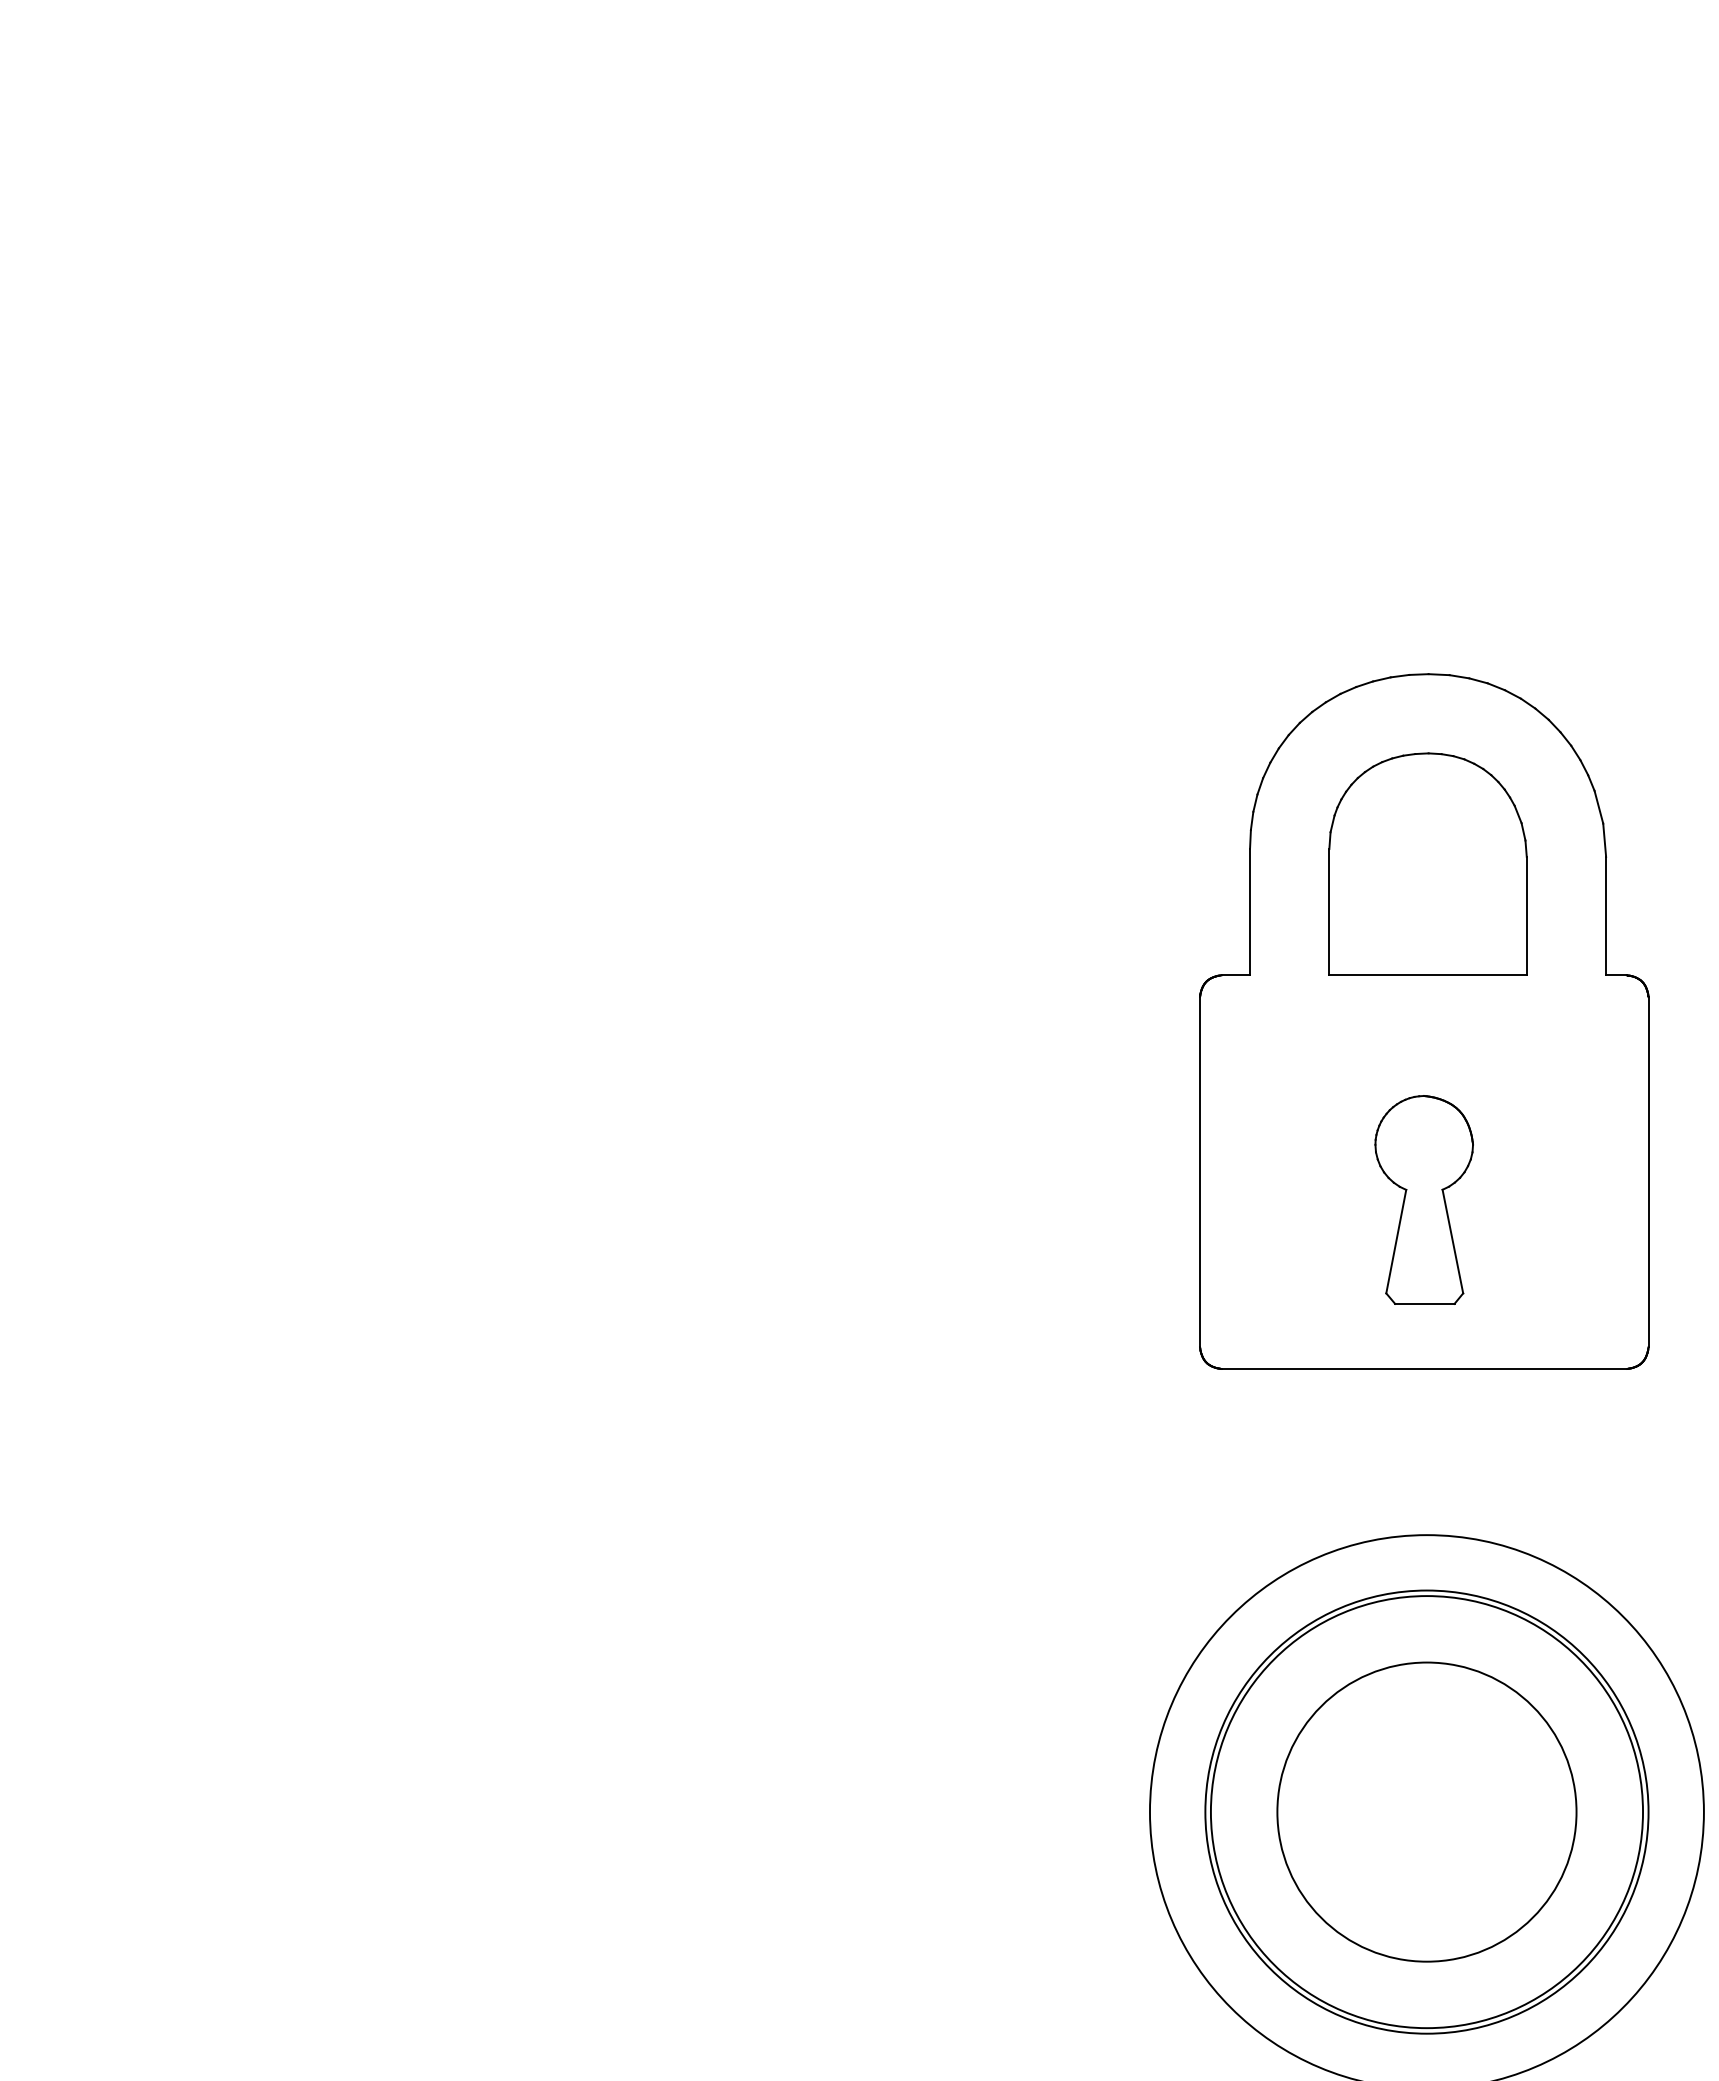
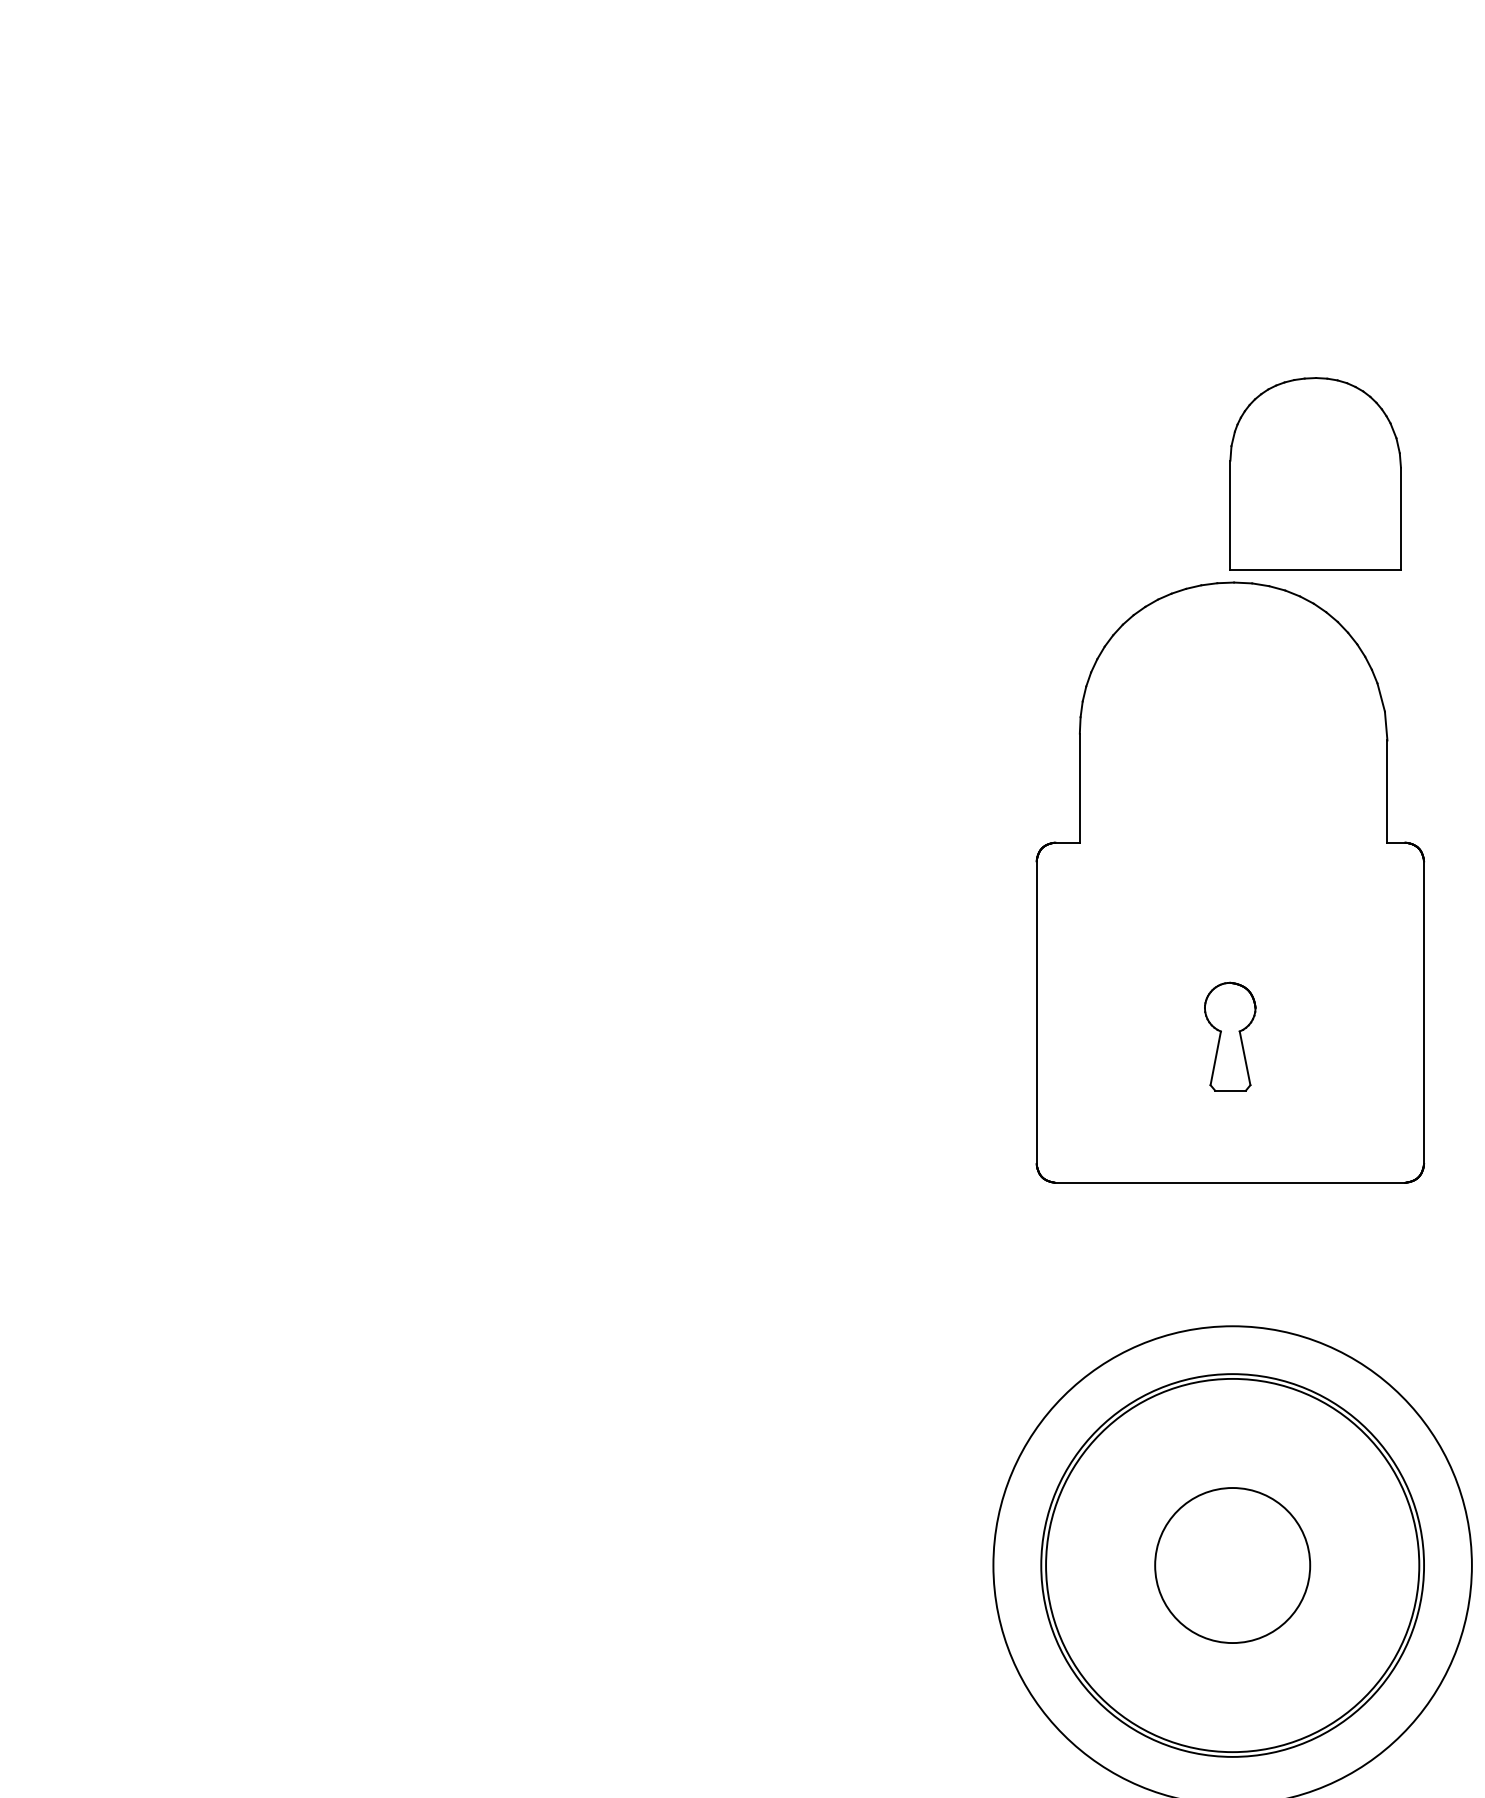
part: (1427, 863) -> (1315, 473), moved
part: (1423, 1199) -> (1229, 1036), size x0.6
circle: (1426, 1811) -> (1232, 1564), size x0.6

